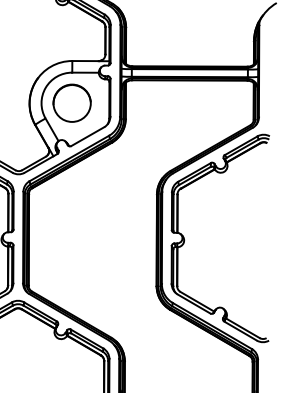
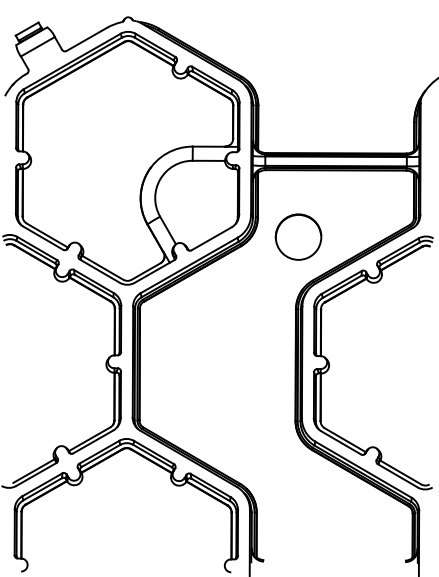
part: (72, 102) -> (298, 236), moved

